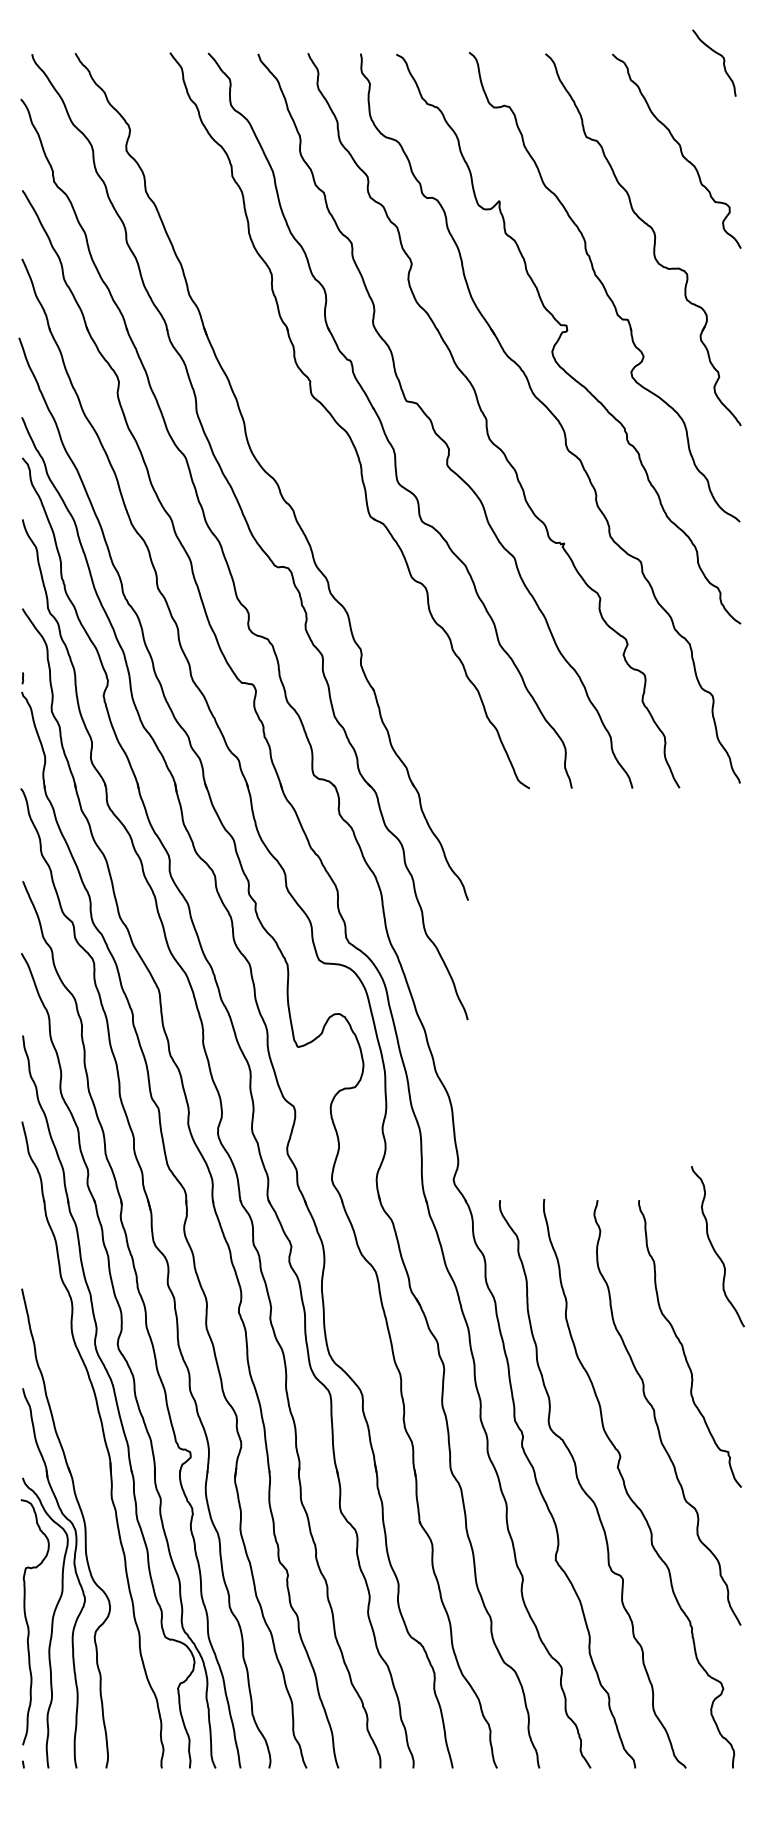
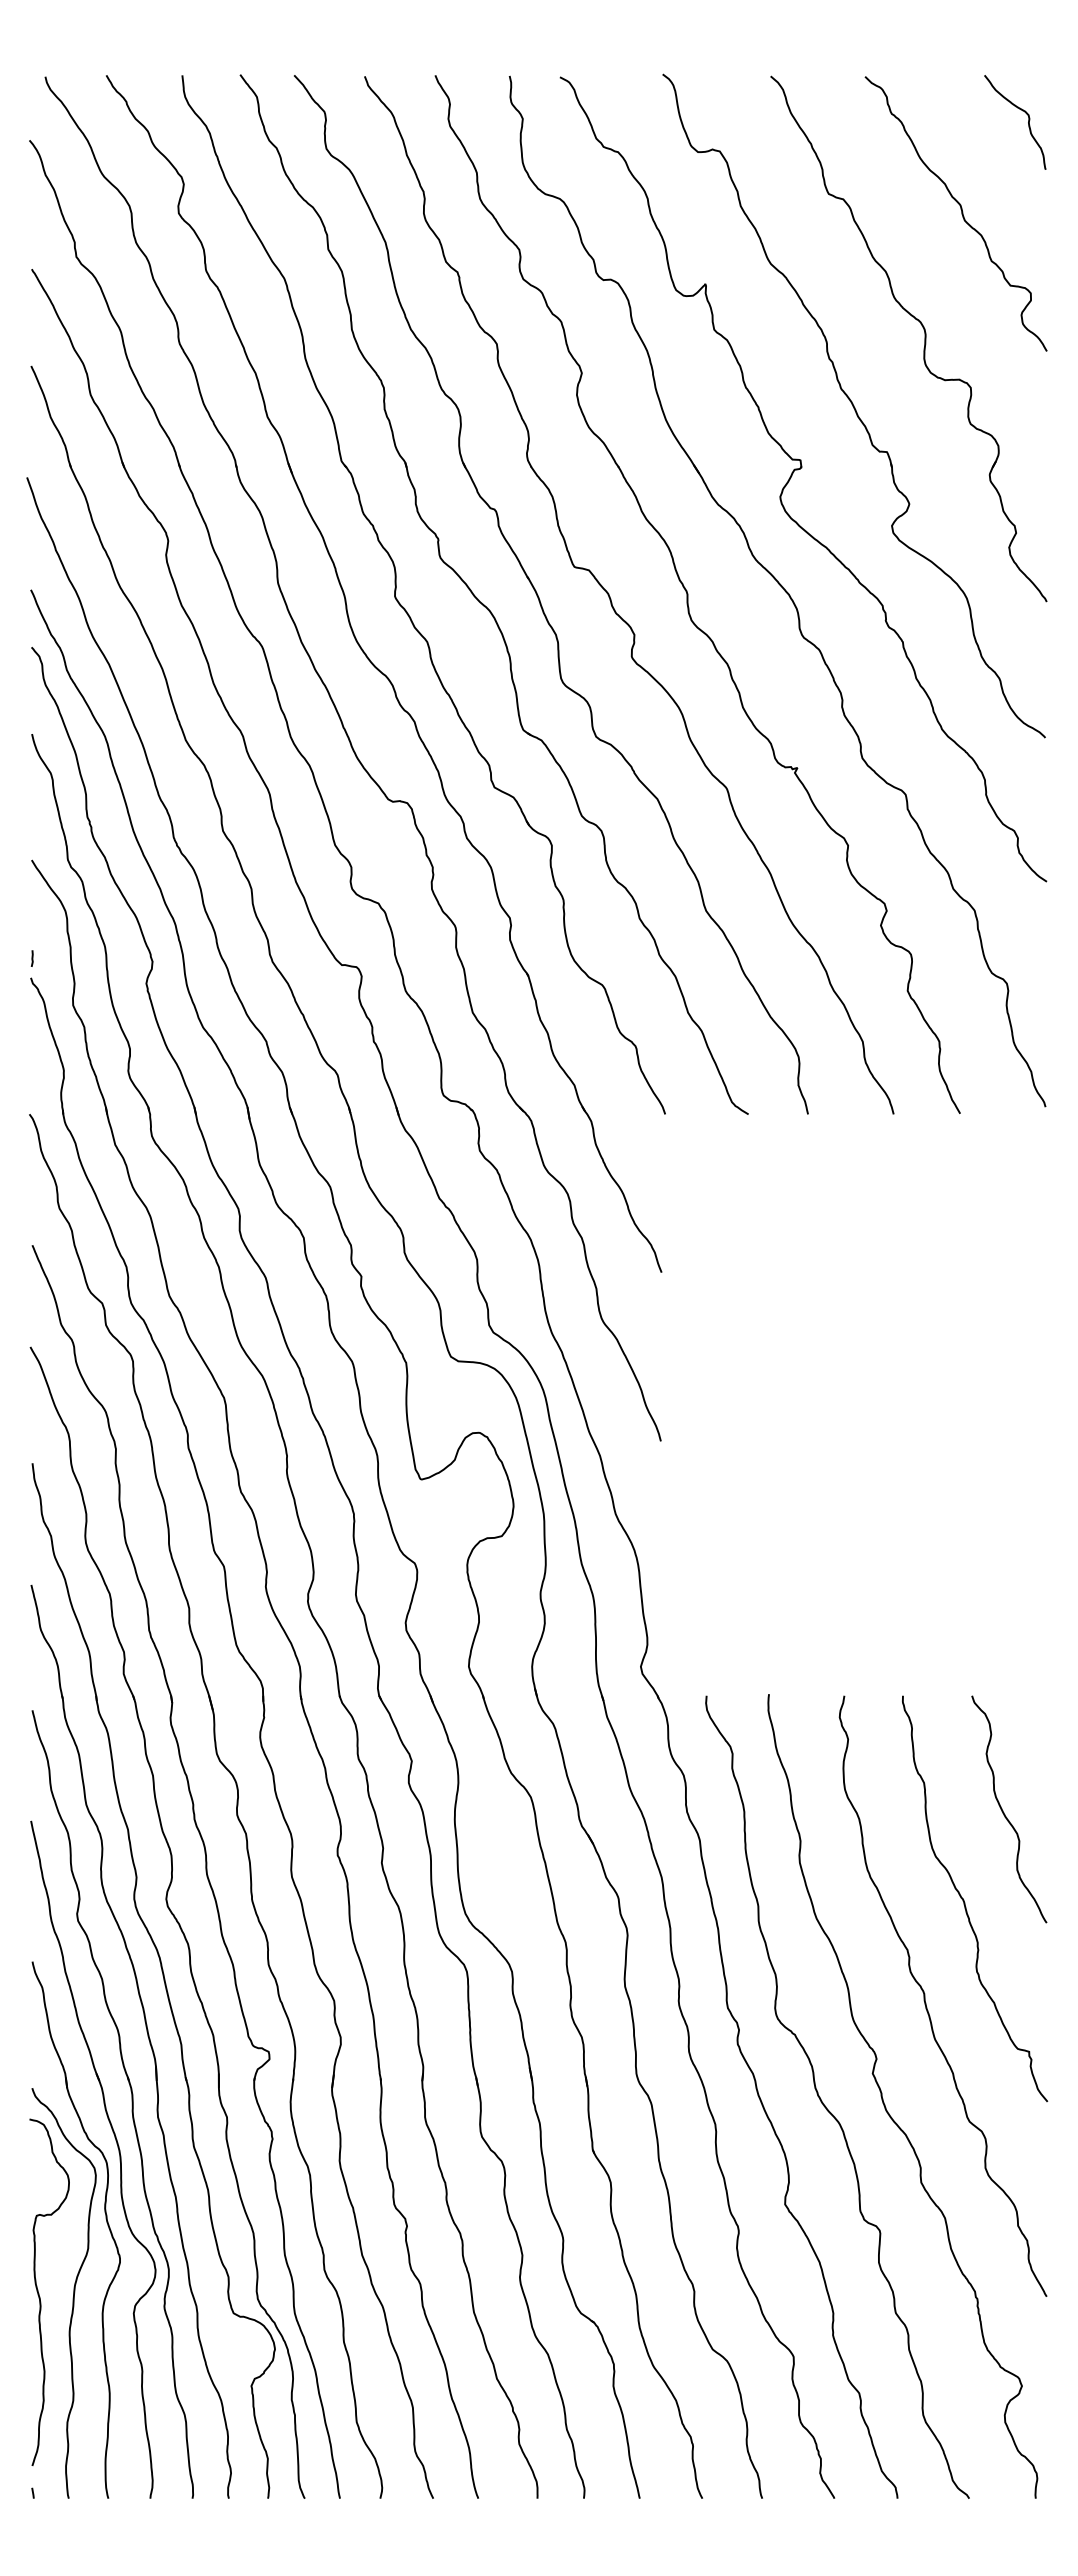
curve: (723, 63) -> (1028, 122), moved
part: (287, 430) -> (405, 608), added
curve: (714, 1248) -> (1004, 1812), moved
part: (93, 1489) -> (131, 2104), added

